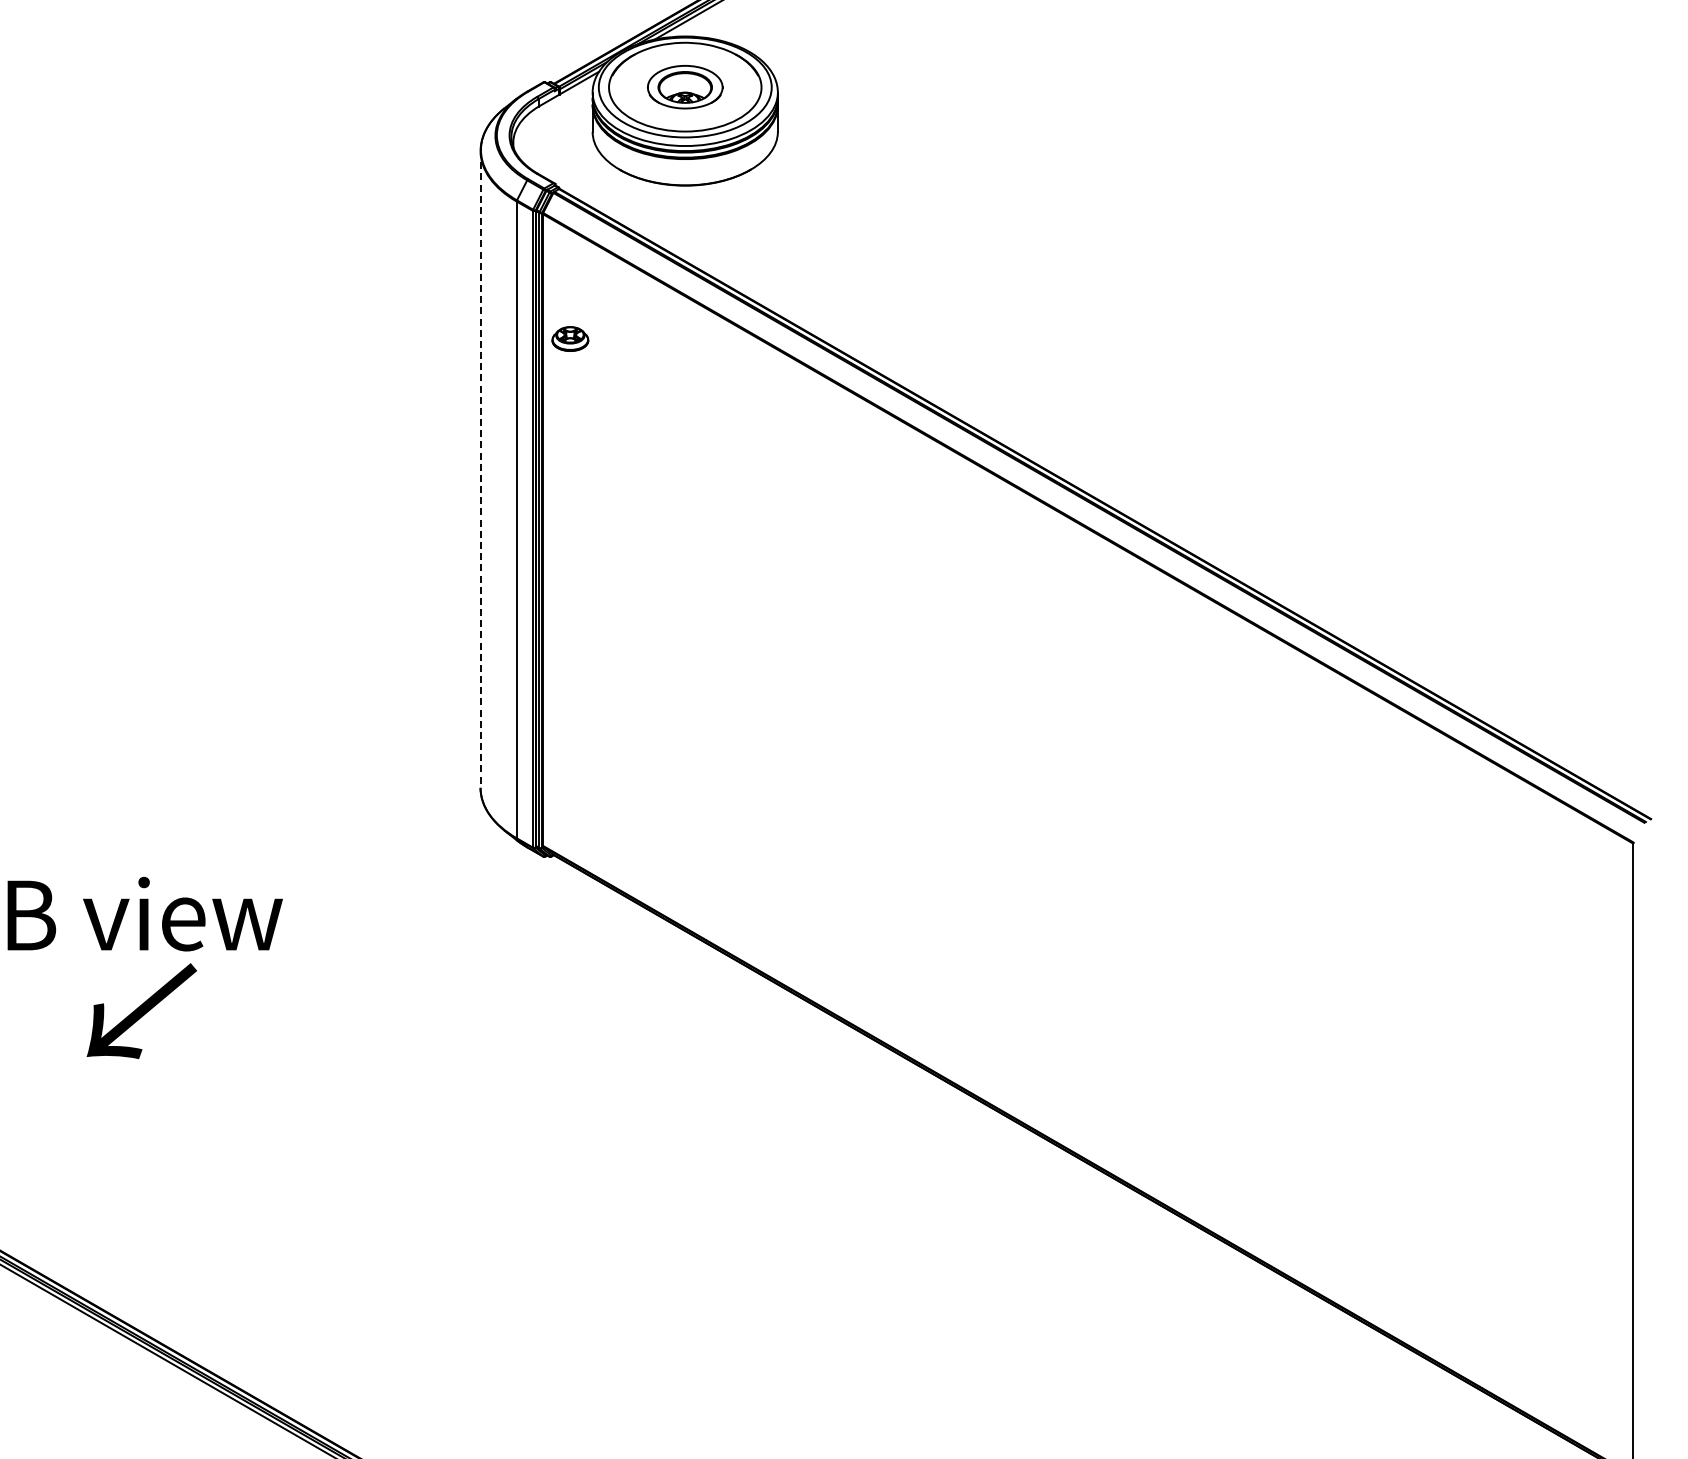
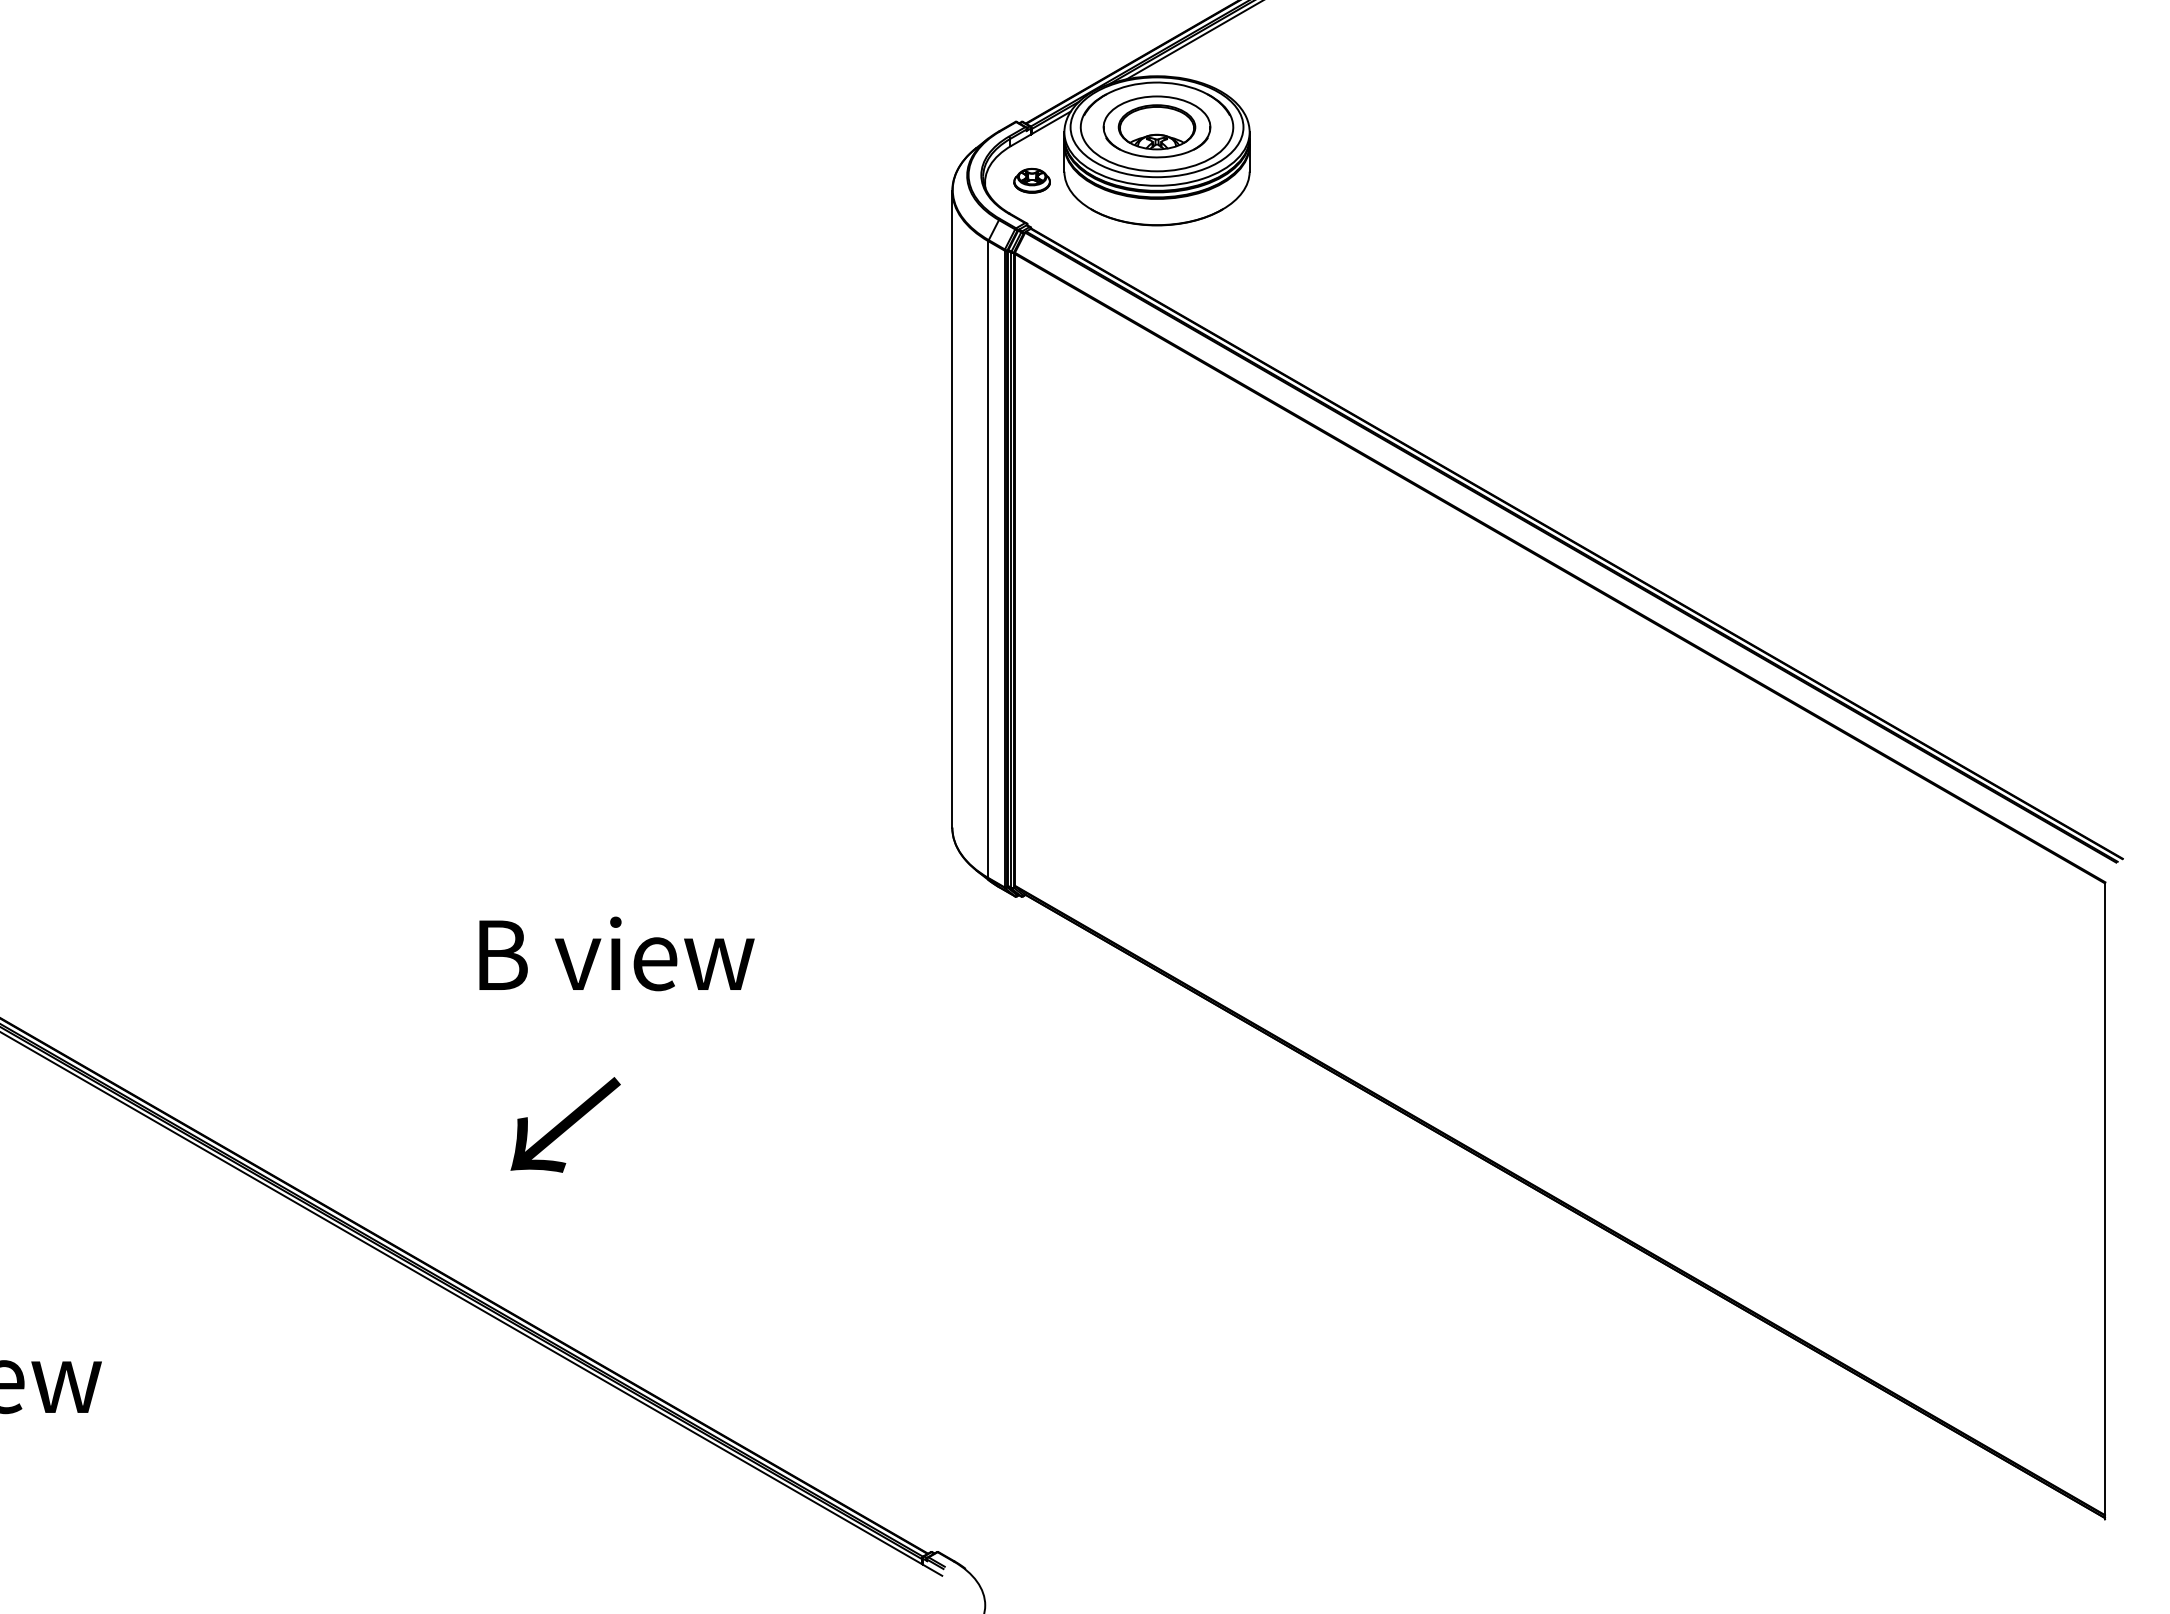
part: (684, 86) -> (1156, 126), size x1.43
part: (569, 338) -> (1031, 180), moved
line: (480, 469) -> (952, 509), dashed -> solid
text: (141, 1010) -> (565, 1124), moved

